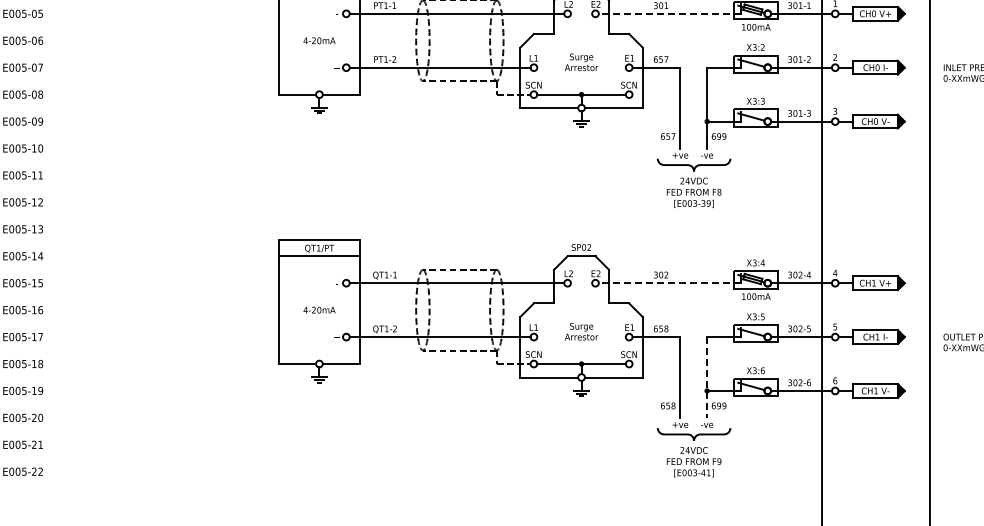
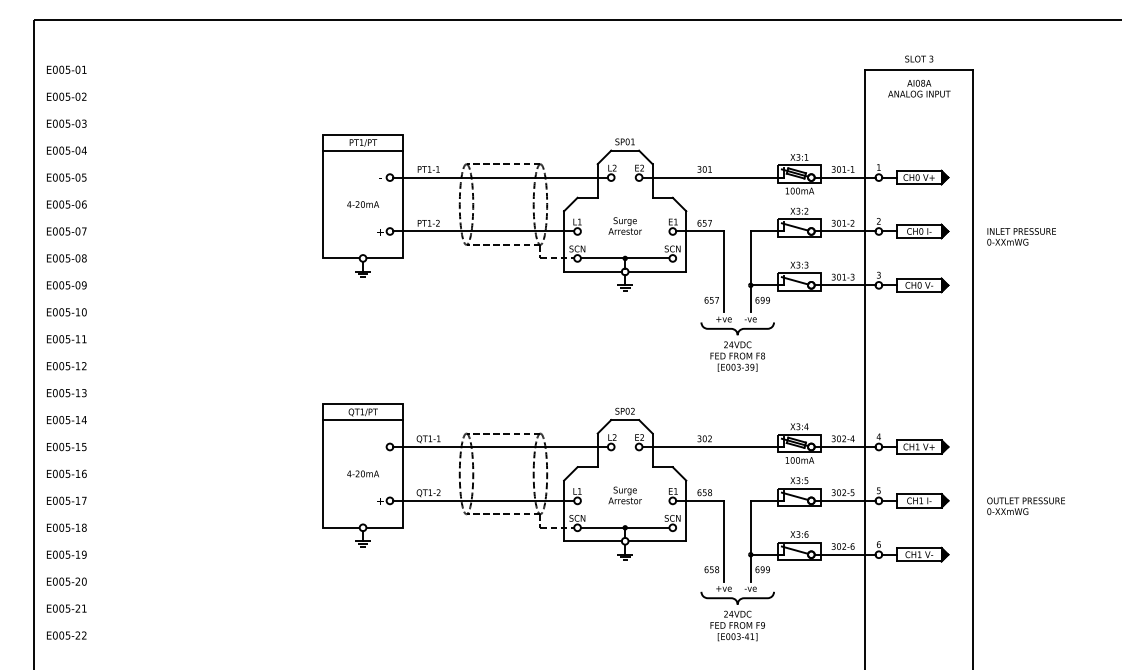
line: (669, 13) -> (713, 177), dashed -> solid
line: (669, 282) -> (713, 446), dashed -> solid
line: (706, 377) -> (750, 541), dashed -> solid

